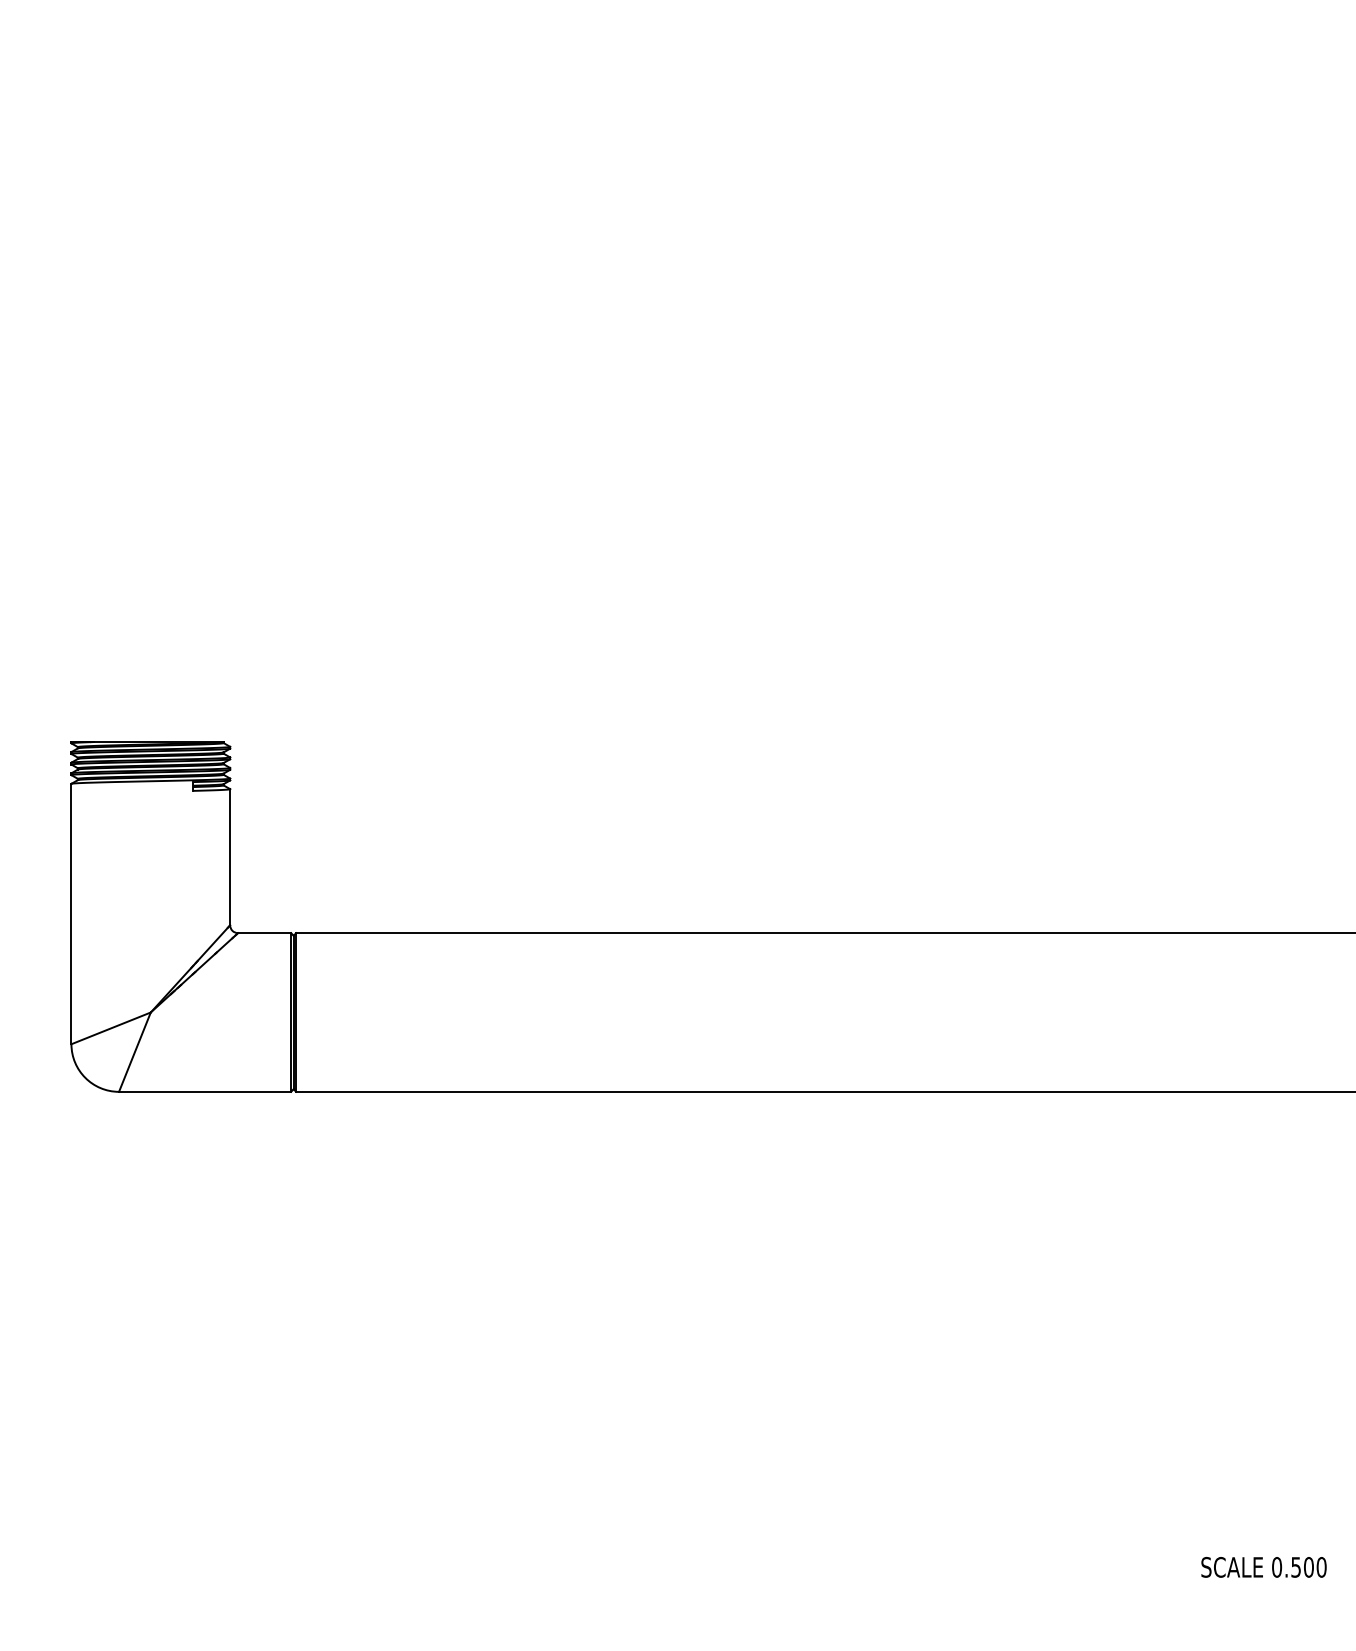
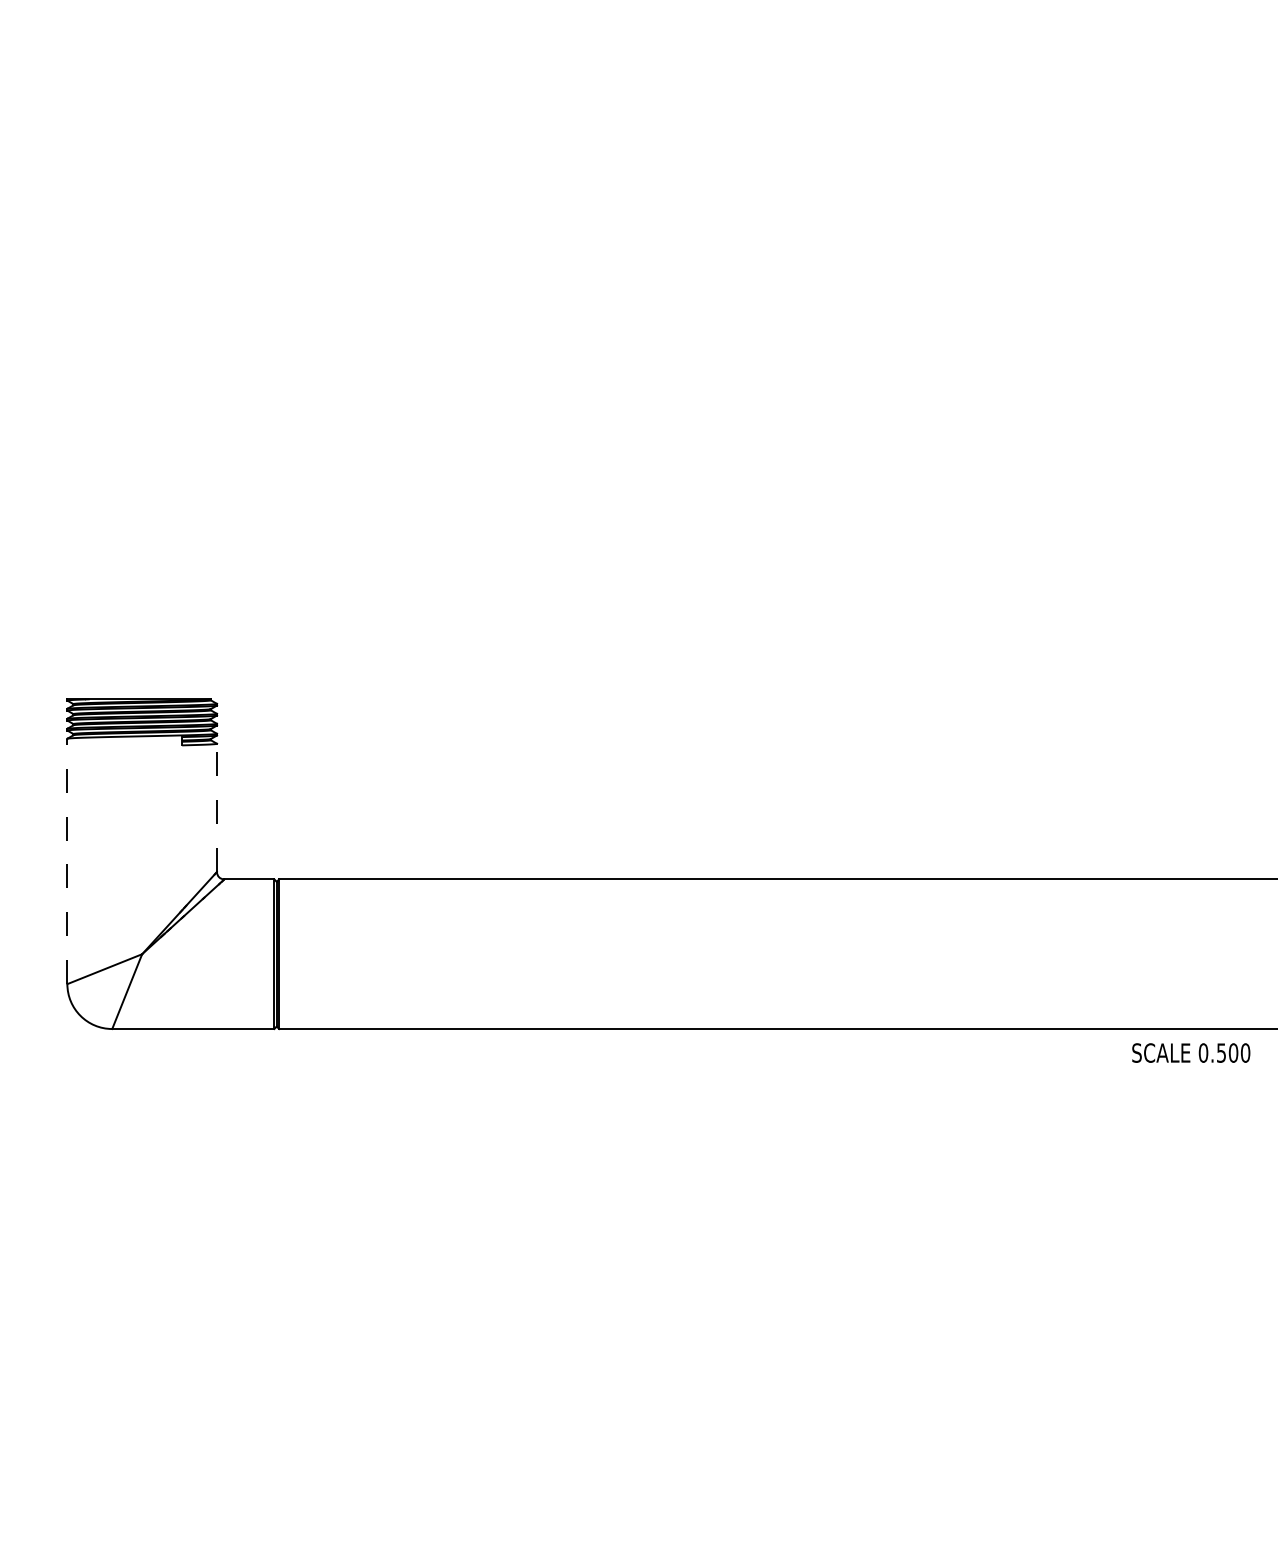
line: (230, 856) -> (217, 807), solid -> dashed
line: (71, 913) -> (67, 860), solid -> dashed
text: (1263, 1567) -> (1190, 1053), moved

